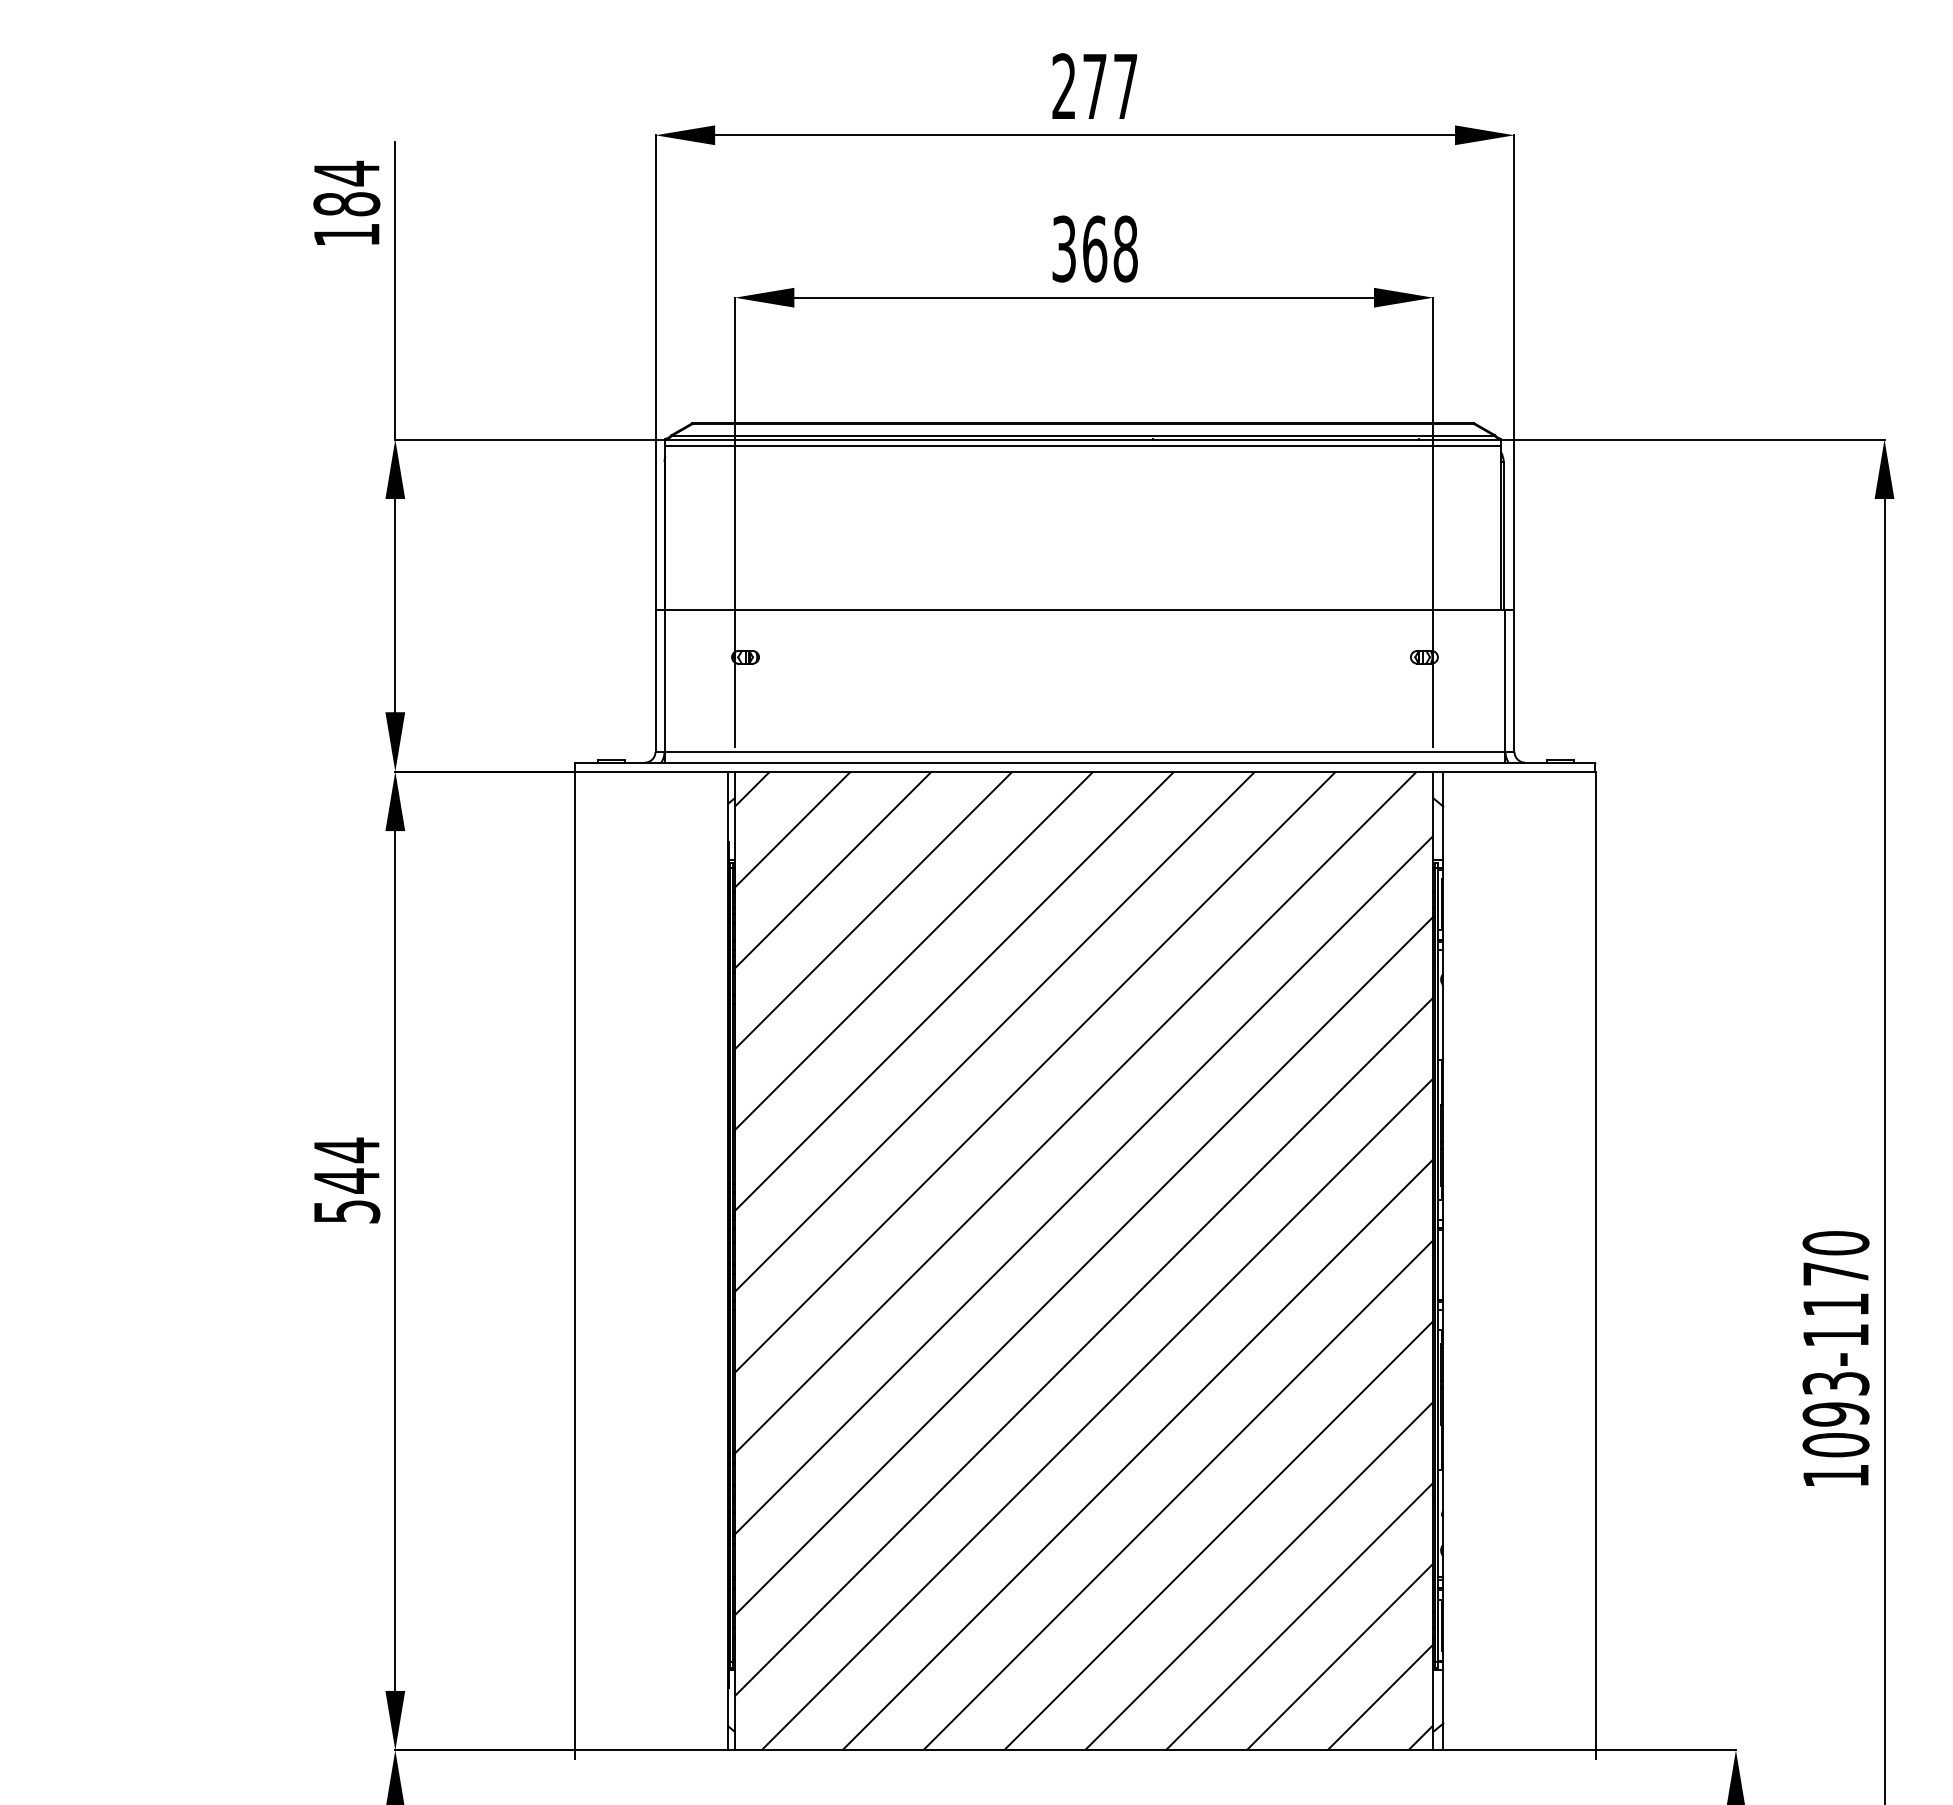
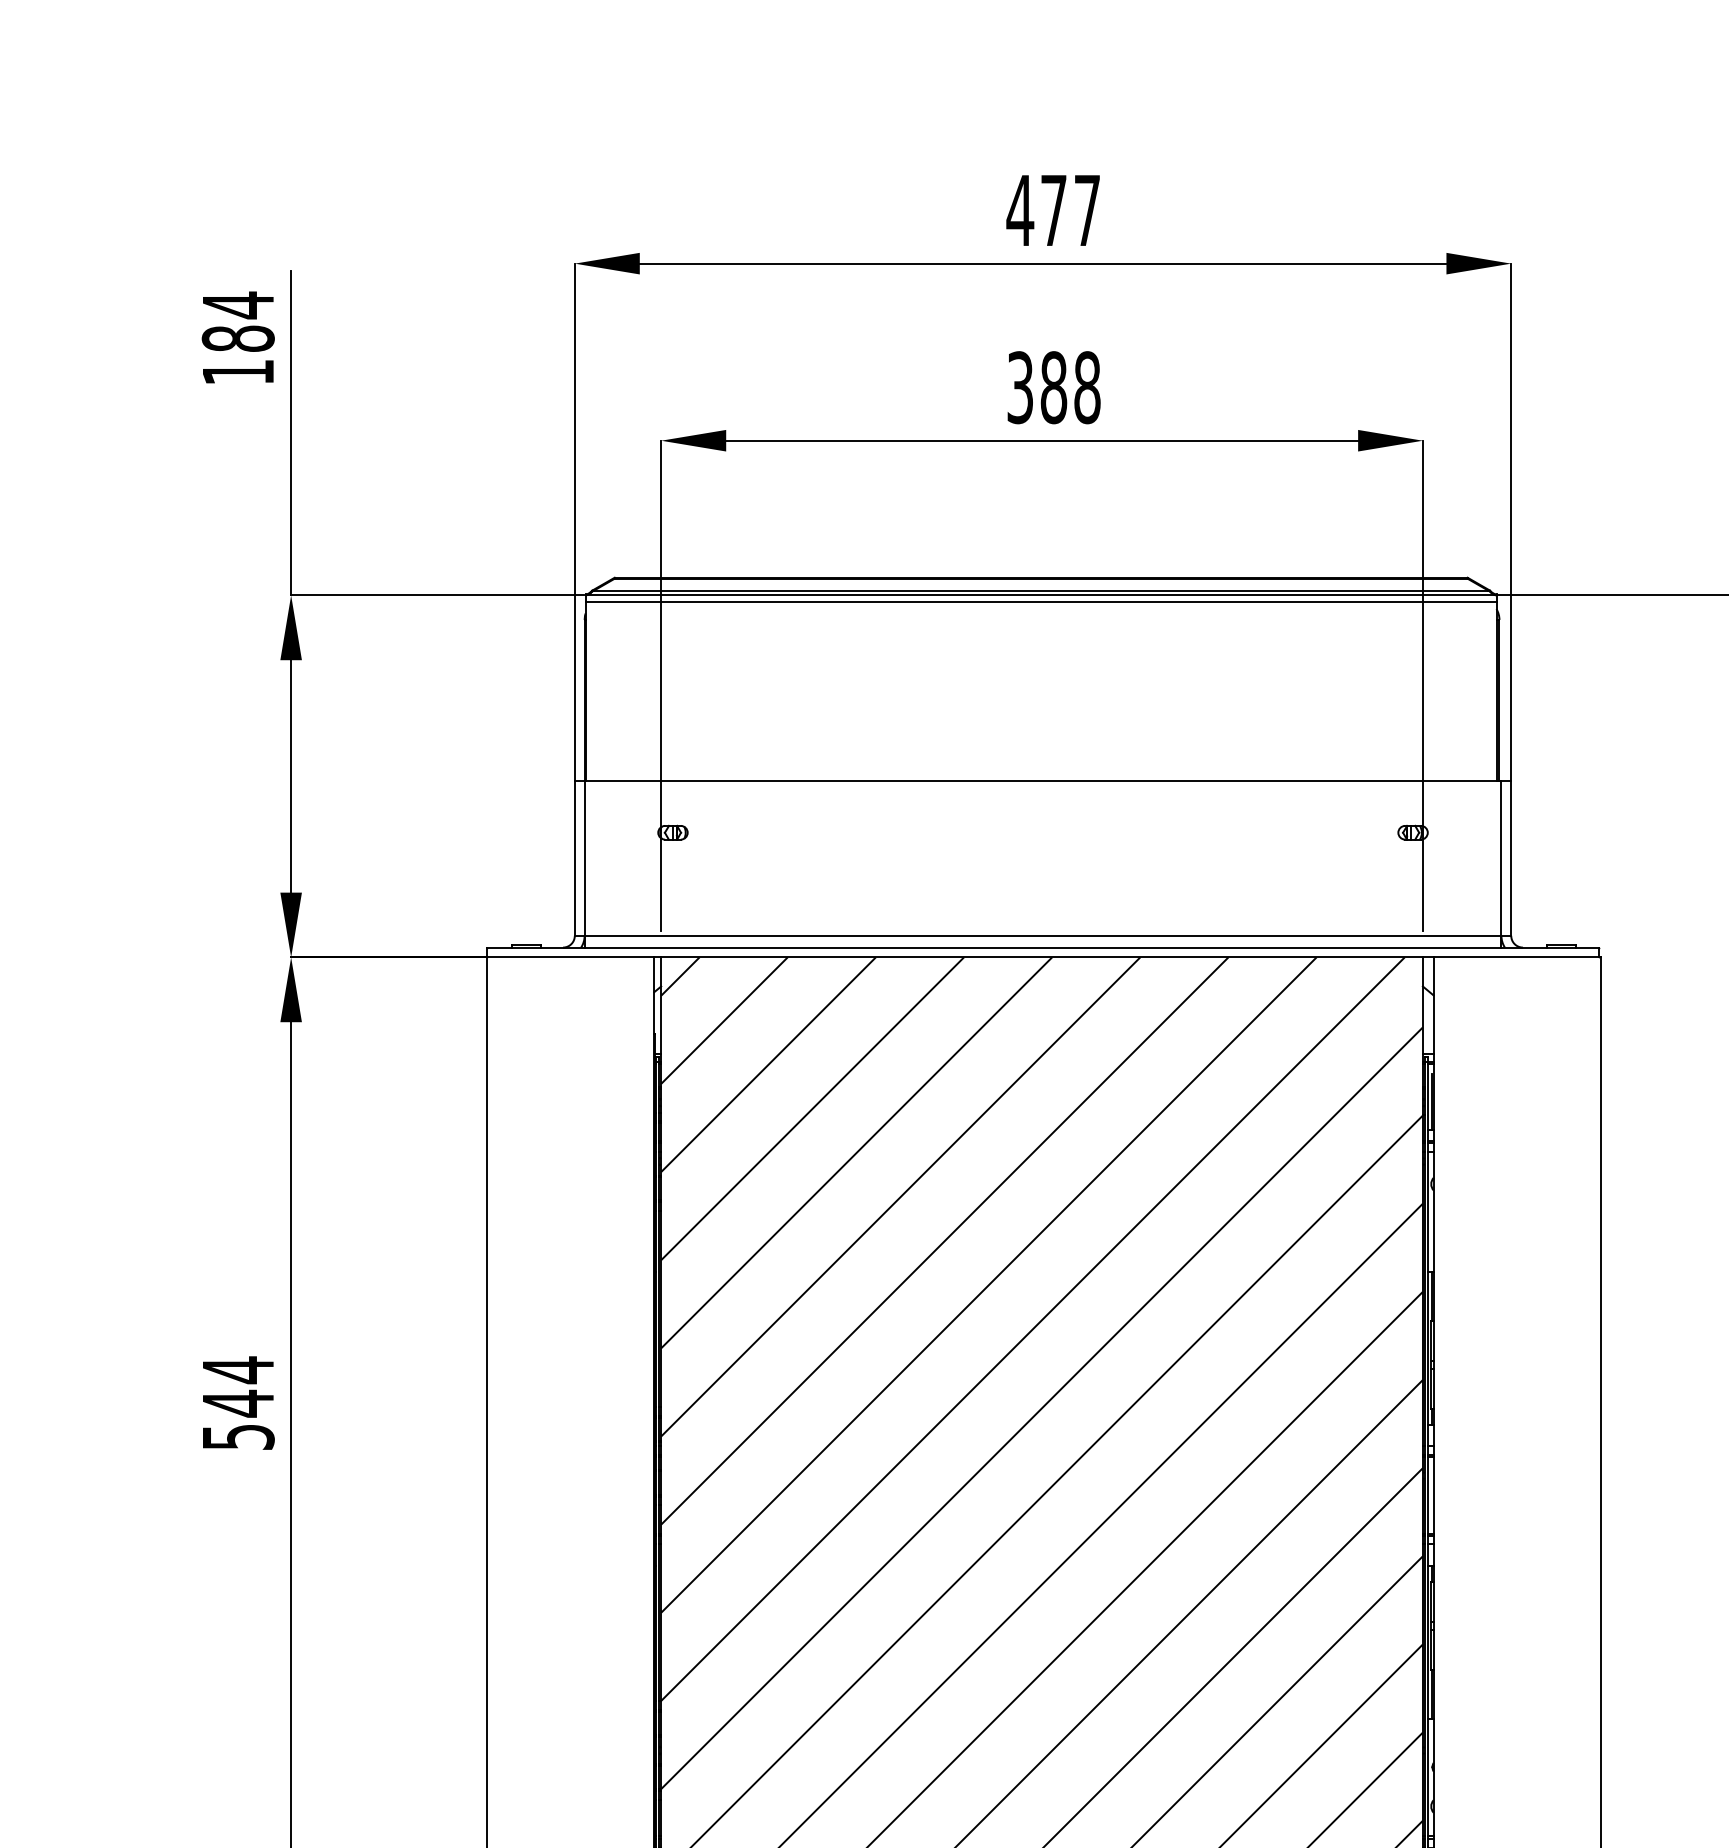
text: (1063, 85) -> (1019, 209), 277 -> 477
text: (1095, 248) -> (1054, 387), 368 -> 388

